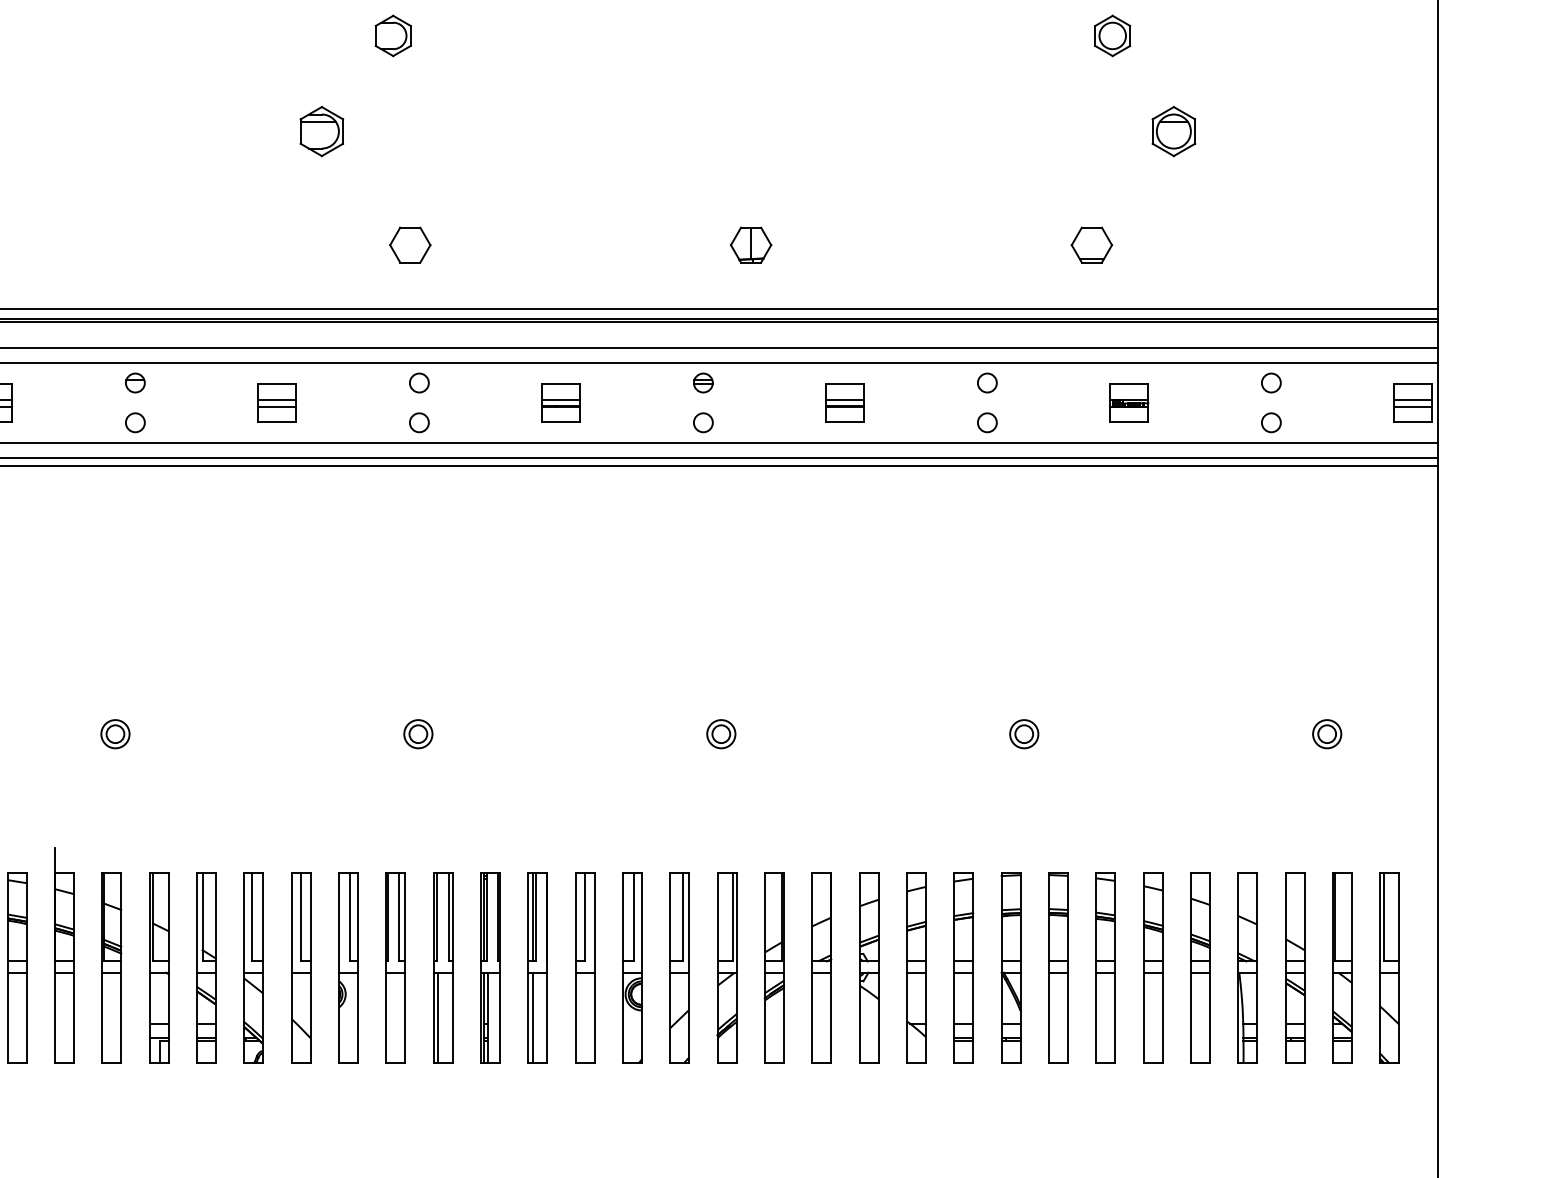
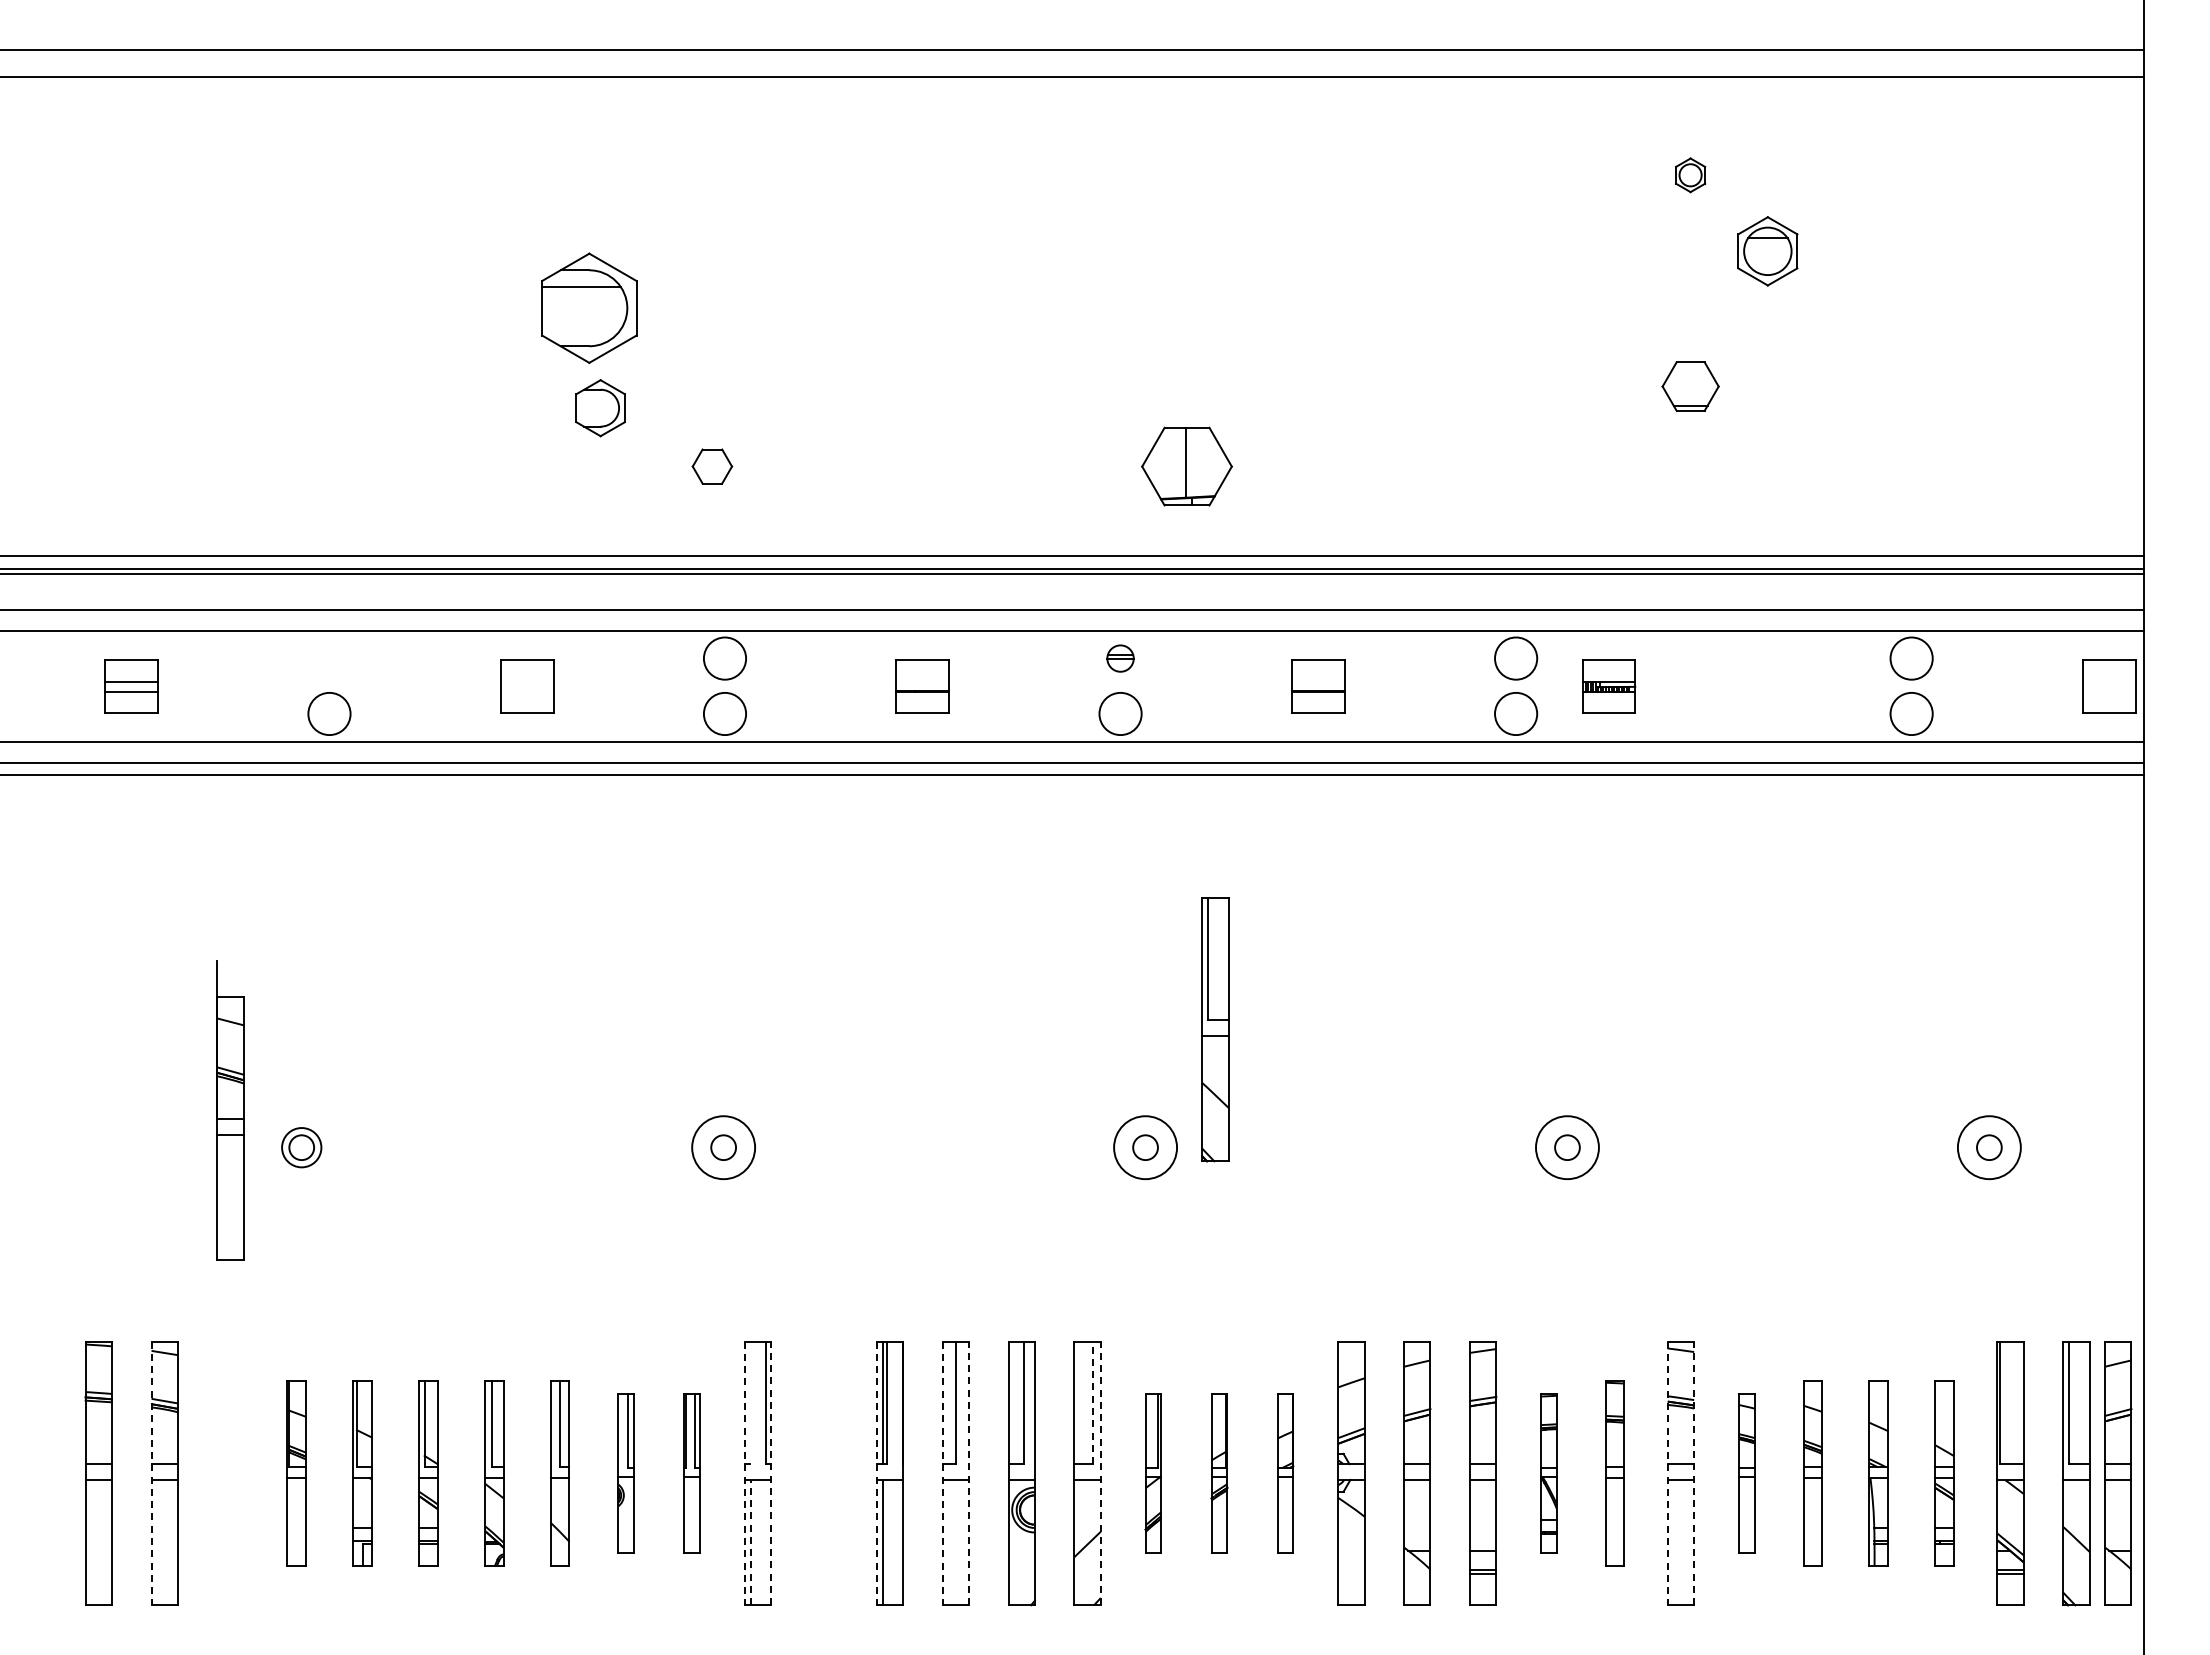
part: (393, 36) -> (600, 408), moved
part: (1112, 36) -> (1690, 175), size x0.6
part: (321, 131) -> (588, 308), size x1.6
part: (1173, 131) -> (1767, 251), moved
part: (410, 245) -> (712, 466), size x0.7
part: (750, 245) -> (1186, 466), size x1.6
part: (1091, 245) -> (1690, 386), moved
part: (135, 382) -> (329, 658), removed
circle: (419, 382) -> (724, 658), size x1.6
circle: (986, 382) -> (1515, 658), size x1.6
circle: (1271, 382) -> (1911, 658), size x1.6
line: (276, 400) -> (526, 682), removed
line: (561, 400) -> (922, 682), removed
line: (844, 400) -> (1317, 682), removed
line: (1413, 400) -> (2109, 682), removed
part: (1129, 403) -> (1609, 686), moved
line: (276, 406) -> (526, 691), removed
line: (1413, 406) -> (2109, 691), removed
circle: (135, 422) -> (329, 713), size x1.6
circle: (419, 422) -> (724, 713), size x1.6
circle: (703, 422) -> (1120, 713), size x1.6
circle: (986, 422) -> (1515, 713), size x1.6
circle: (1271, 422) -> (1911, 713), size x1.6
part: (771, 649) -> (1215, 1029), added
circle: (418, 734) -> (723, 1147), size x1.6
circle: (721, 734) -> (1145, 1147), size x1.6
circle: (1024, 734) -> (1567, 1147), size x1.6
circle: (1327, 734) -> (1989, 1147), size x1.6
line: (437, 917) -> (750, 1402), removed
line: (683, 917) -> (1092, 1402), solid -> dashed
part: (64, 955) -> (230, 1110), moved
line: (7, 968) -> (151, 1473), solid -> dashed
part: (111, 968) -> (296, 1473), size x0.7
part: (159, 968) -> (362, 1473), size x0.7
part: (206, 968) -> (428, 1473), size x0.7
part: (253, 968) -> (494, 1473), size x0.7
part: (300, 968) -> (559, 1473), size x0.7
part: (347, 968) -> (625, 1473), size x0.6
part: (395, 968) -> (691, 1473), size x0.6
line: (433, 968) -> (744, 1473), solid -> dashed
line: (452, 968) -> (771, 1473), solid -> dashed
part: (490, 968) -> (823, 1473), removed
line: (528, 968) -> (876, 1473), solid -> dashed
line: (575, 968) -> (942, 1473), solid -> dashed
line: (594, 968) -> (969, 1473), solid -> dashed
line: (688, 968) -> (1100, 1473), solid -> dashed
part: (727, 968) -> (1153, 1473), size x0.6
part: (774, 968) -> (1219, 1473), size x0.6
part: (821, 968) -> (1285, 1473), size x0.6
part: (1010, 968) -> (1548, 1473), size x0.6
part: (1058, 968) -> (1614, 1473), size x0.7
line: (1096, 968) -> (1667, 1473), solid -> dashed
line: (1115, 968) -> (1694, 1473), solid -> dashed
part: (1152, 968) -> (1746, 1473), size x0.6
part: (1200, 968) -> (1812, 1473), size x0.7
part: (1247, 968) -> (1878, 1473), size x0.7
part: (1294, 968) -> (1944, 1473), size x0.7
part: (1419, 968) -> (2118, 1473), added
line: (438, 1017) -> (751, 1542), solid -> dashed

